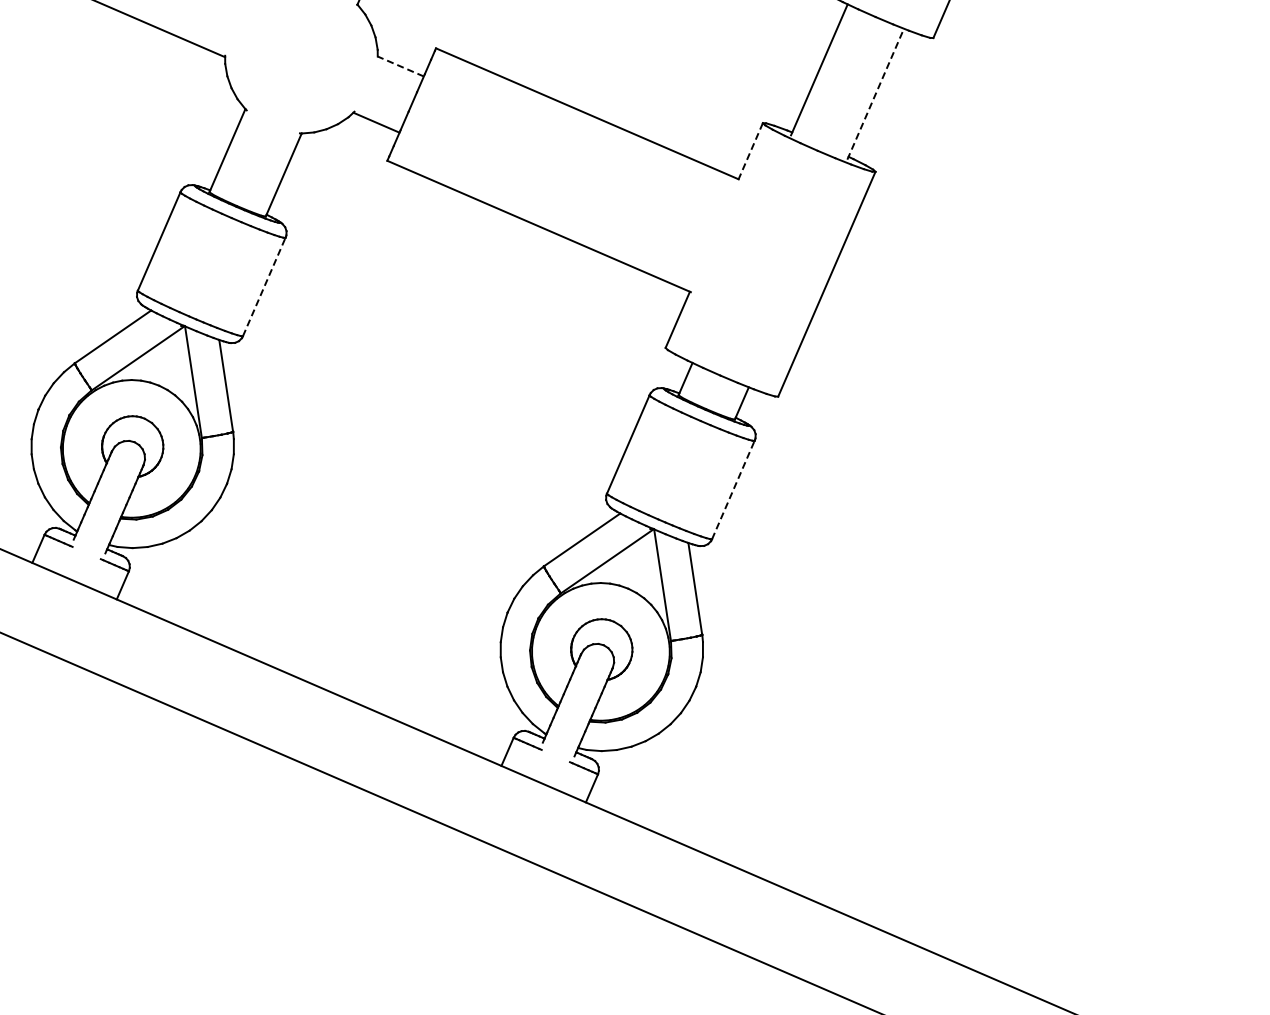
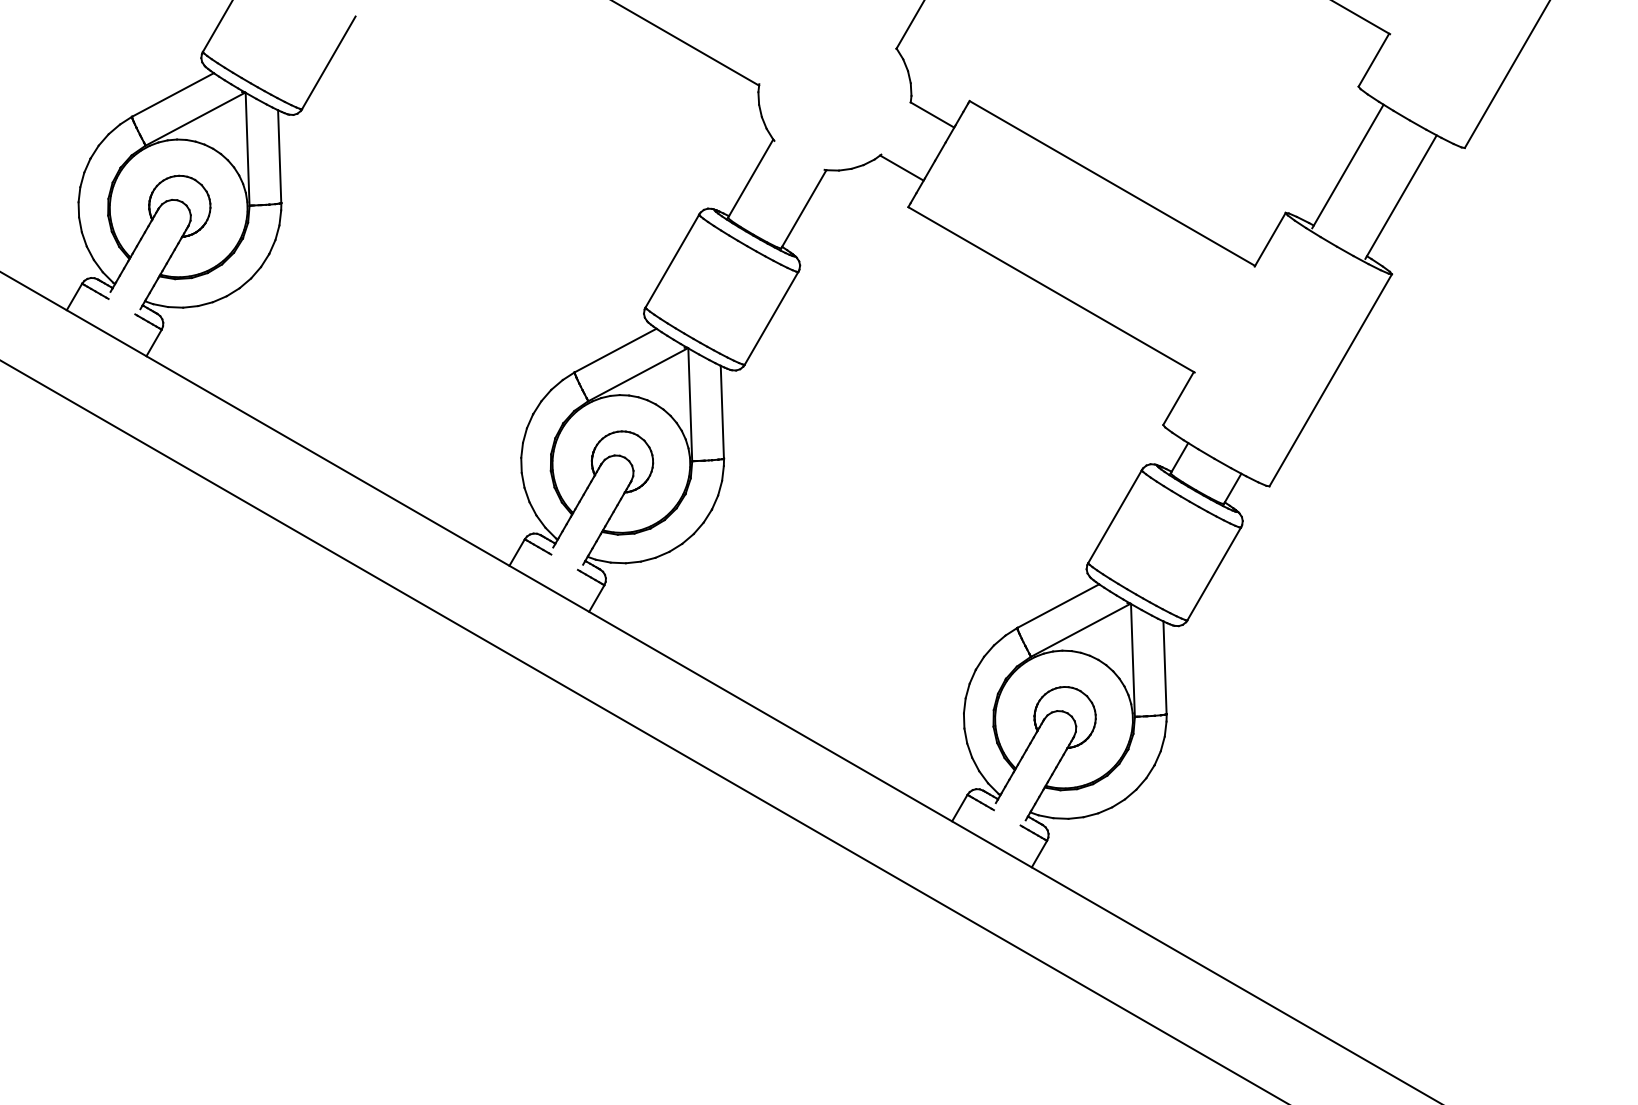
line: (400, 65) -> (932, 114), dashed -> solid
line: (876, 93) -> (1401, 196), dashed -> solid
line: (749, 152) -> (1269, 240), dashed -> solid
line: (264, 287) -> (771, 318), dashed -> solid
line: (733, 490) -> (1214, 574), dashed -> solid

